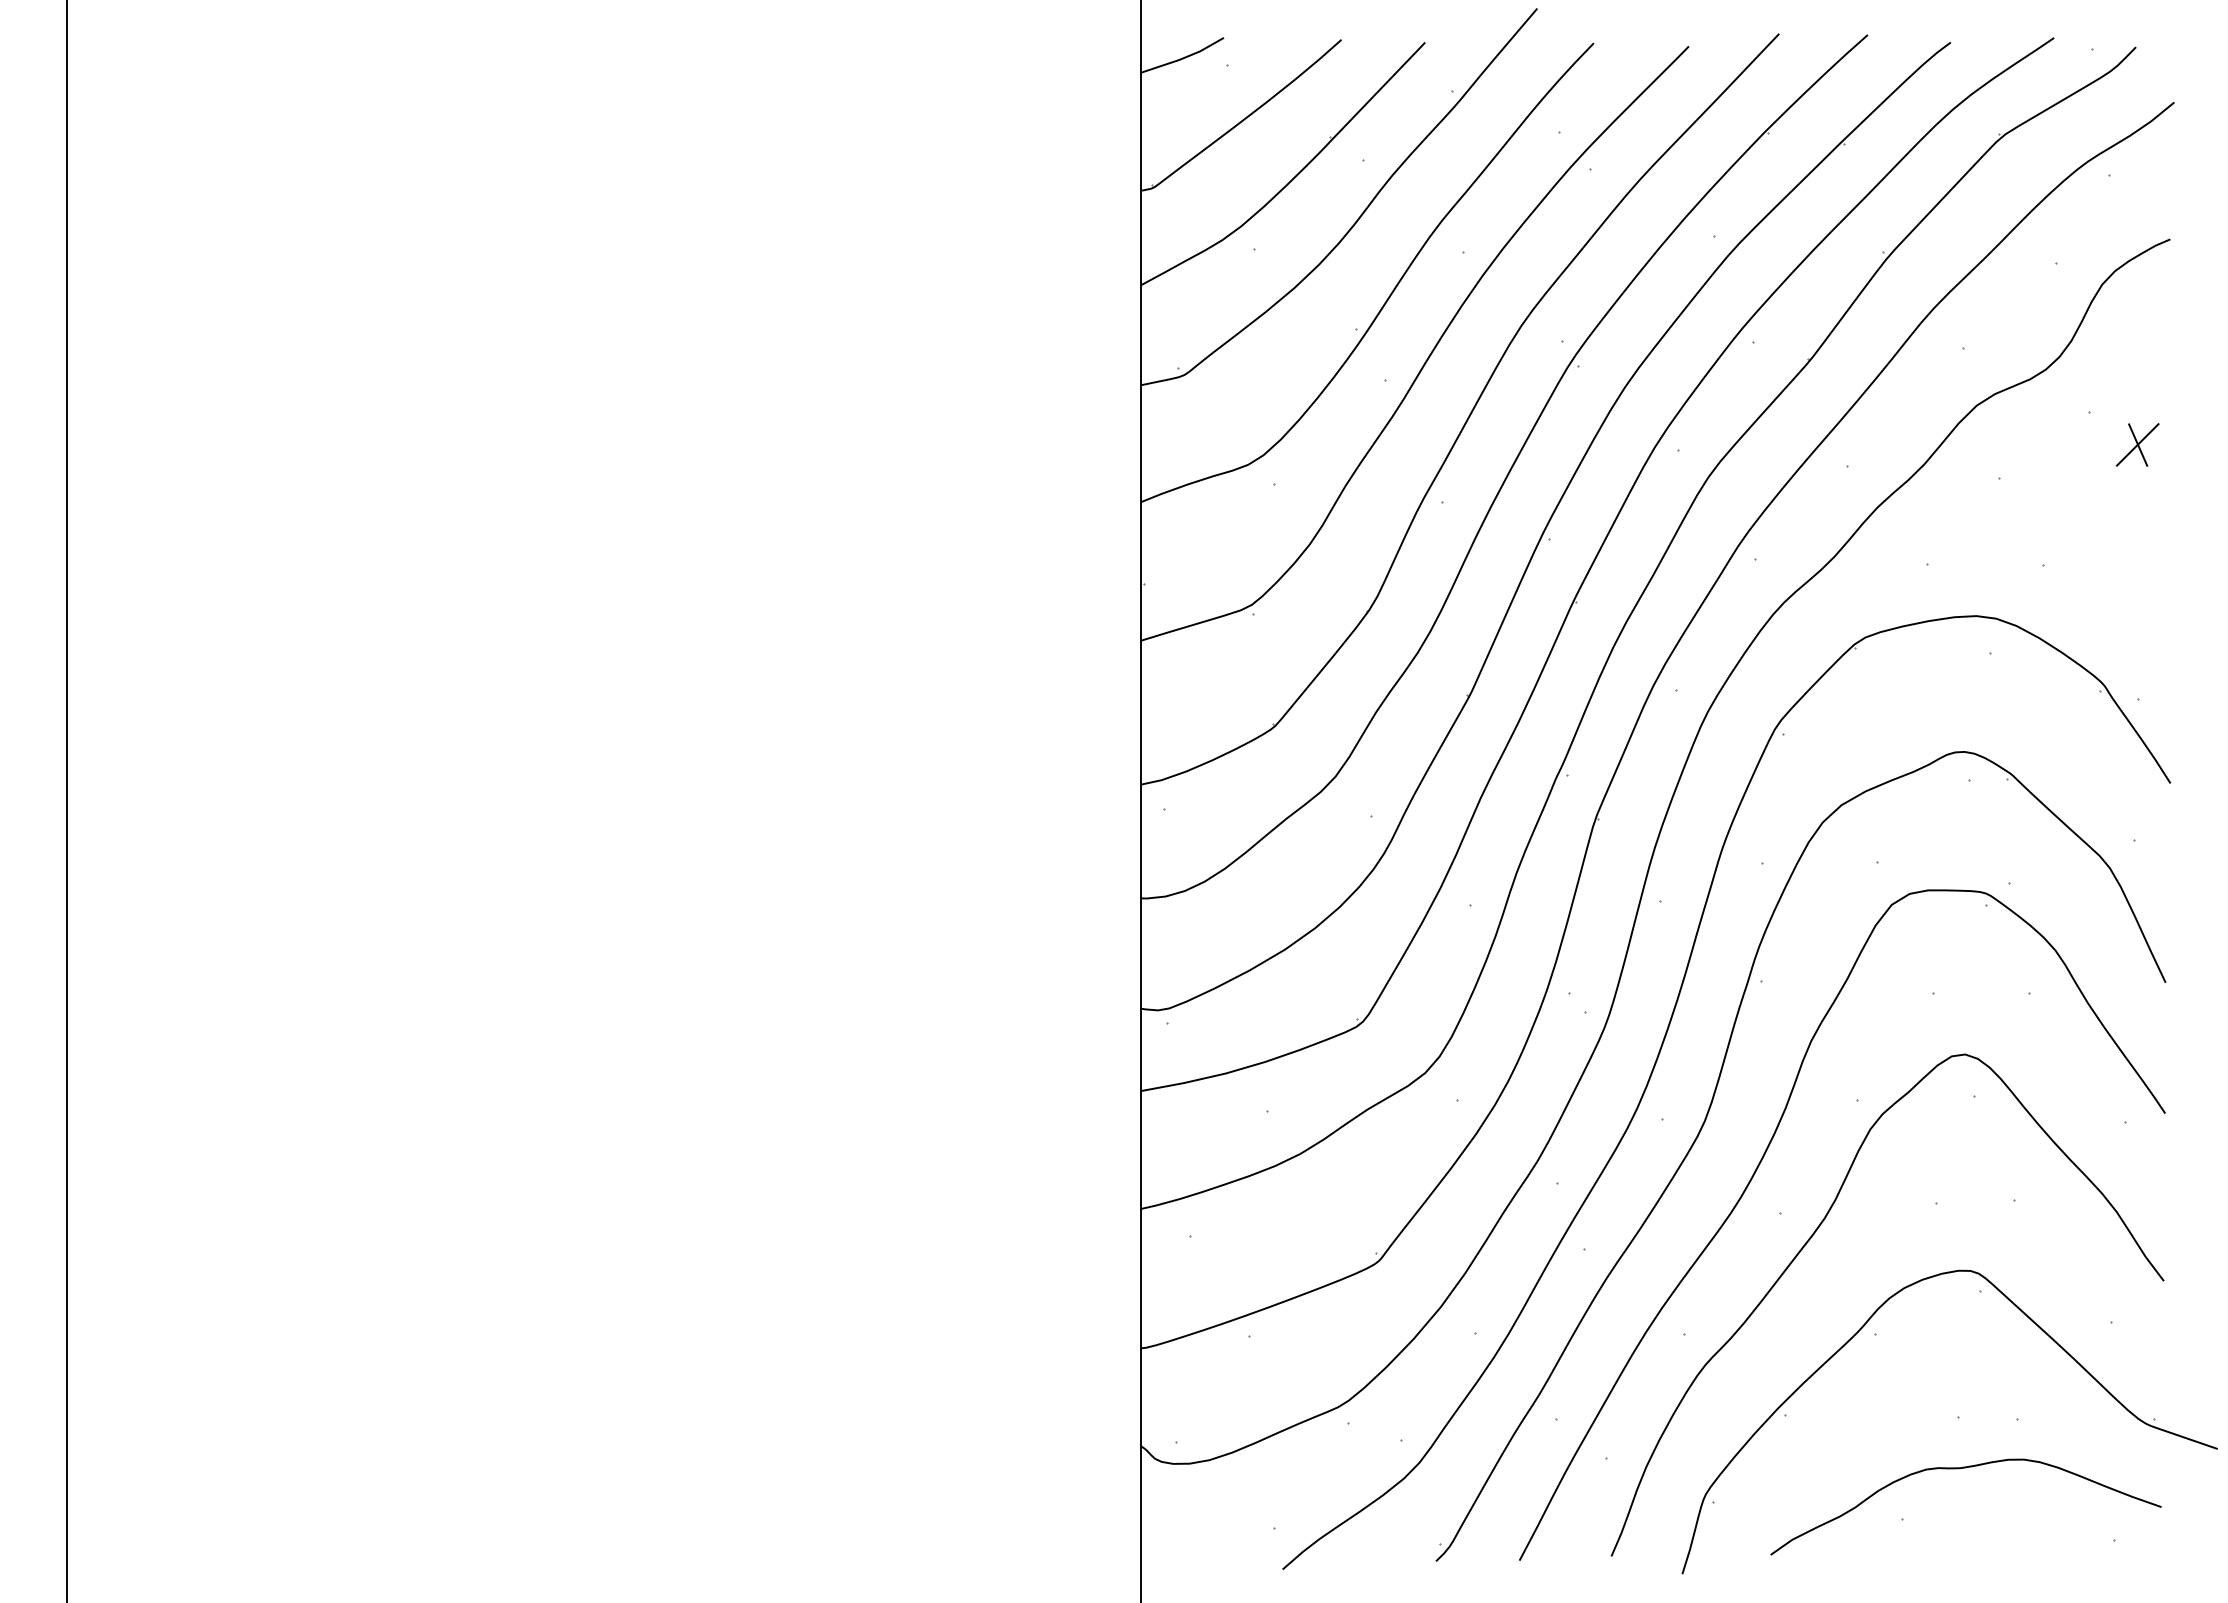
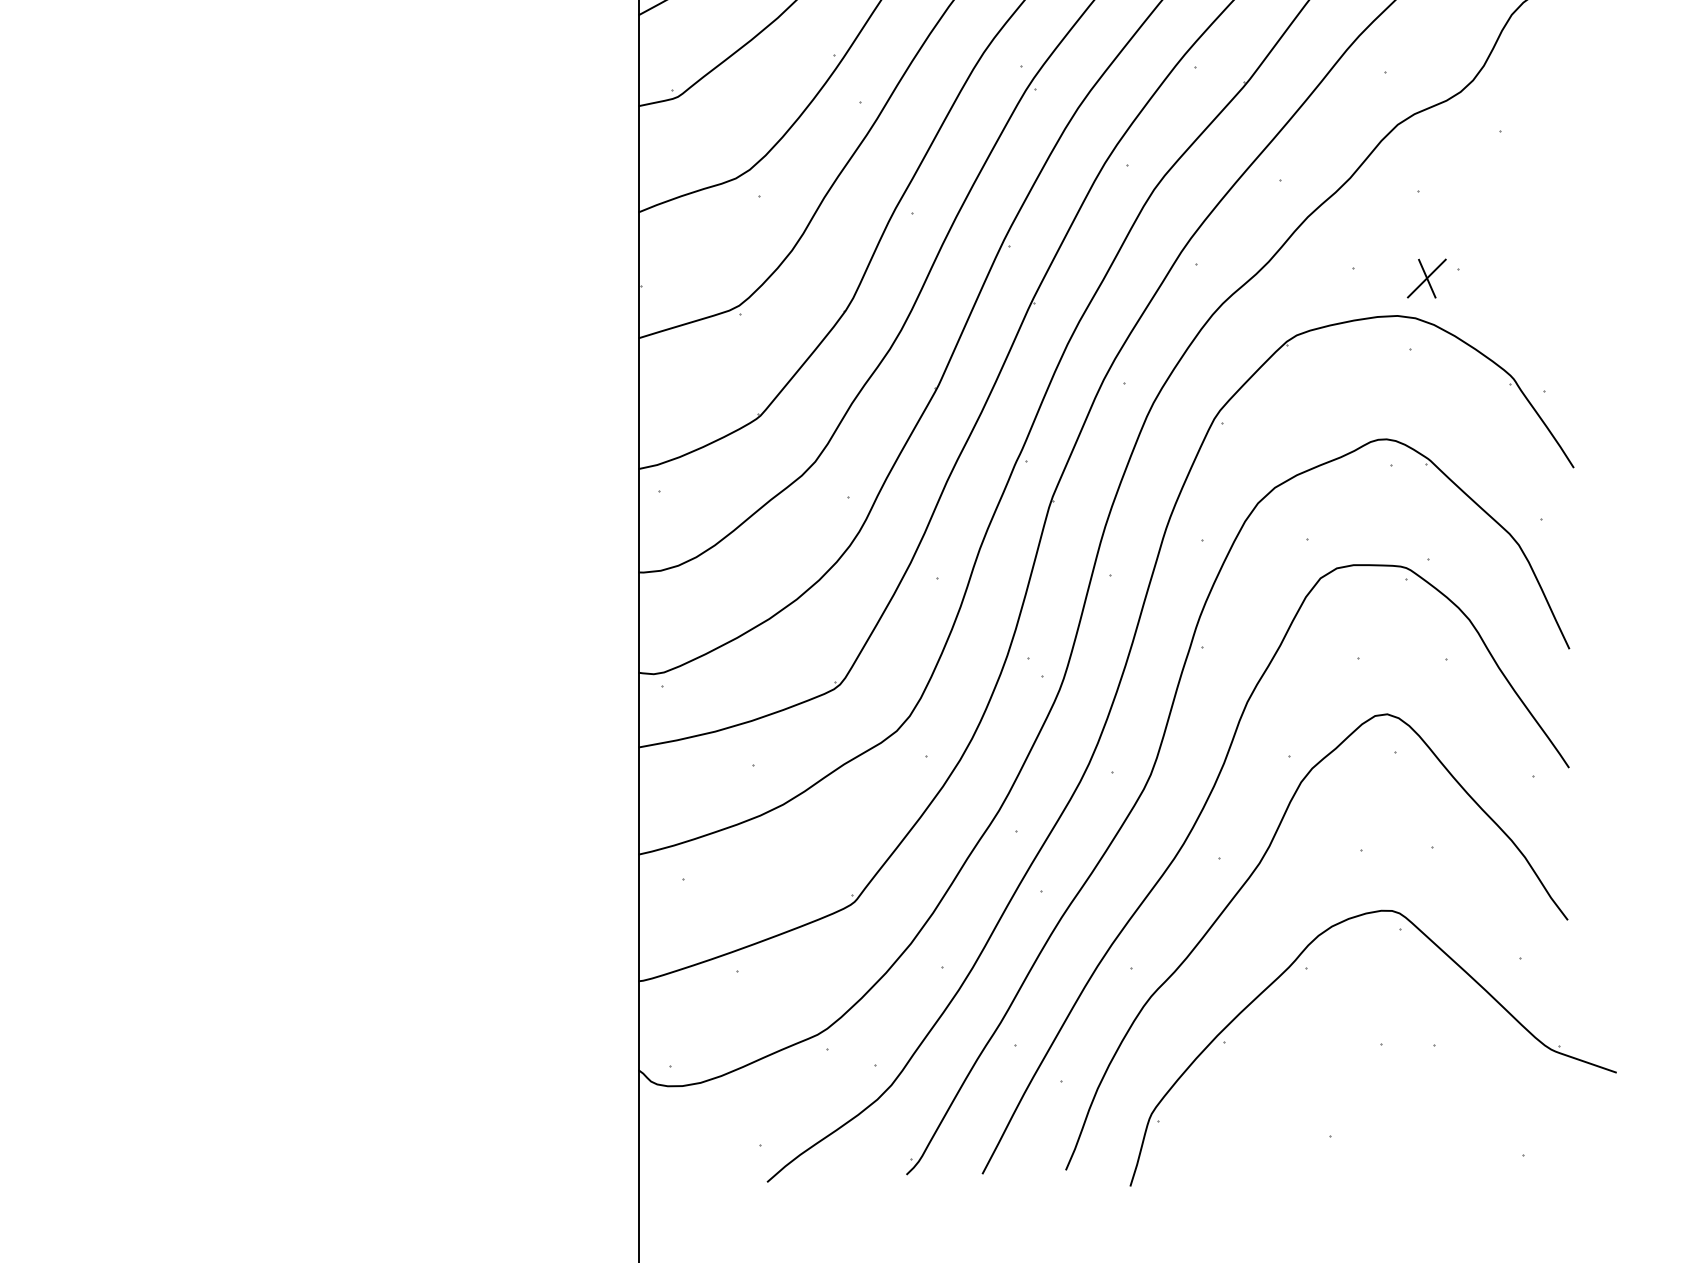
part: (2137, 444) -> (1426, 278), moved
curve: (1960, 1469) -> (1383, 1091), removed

